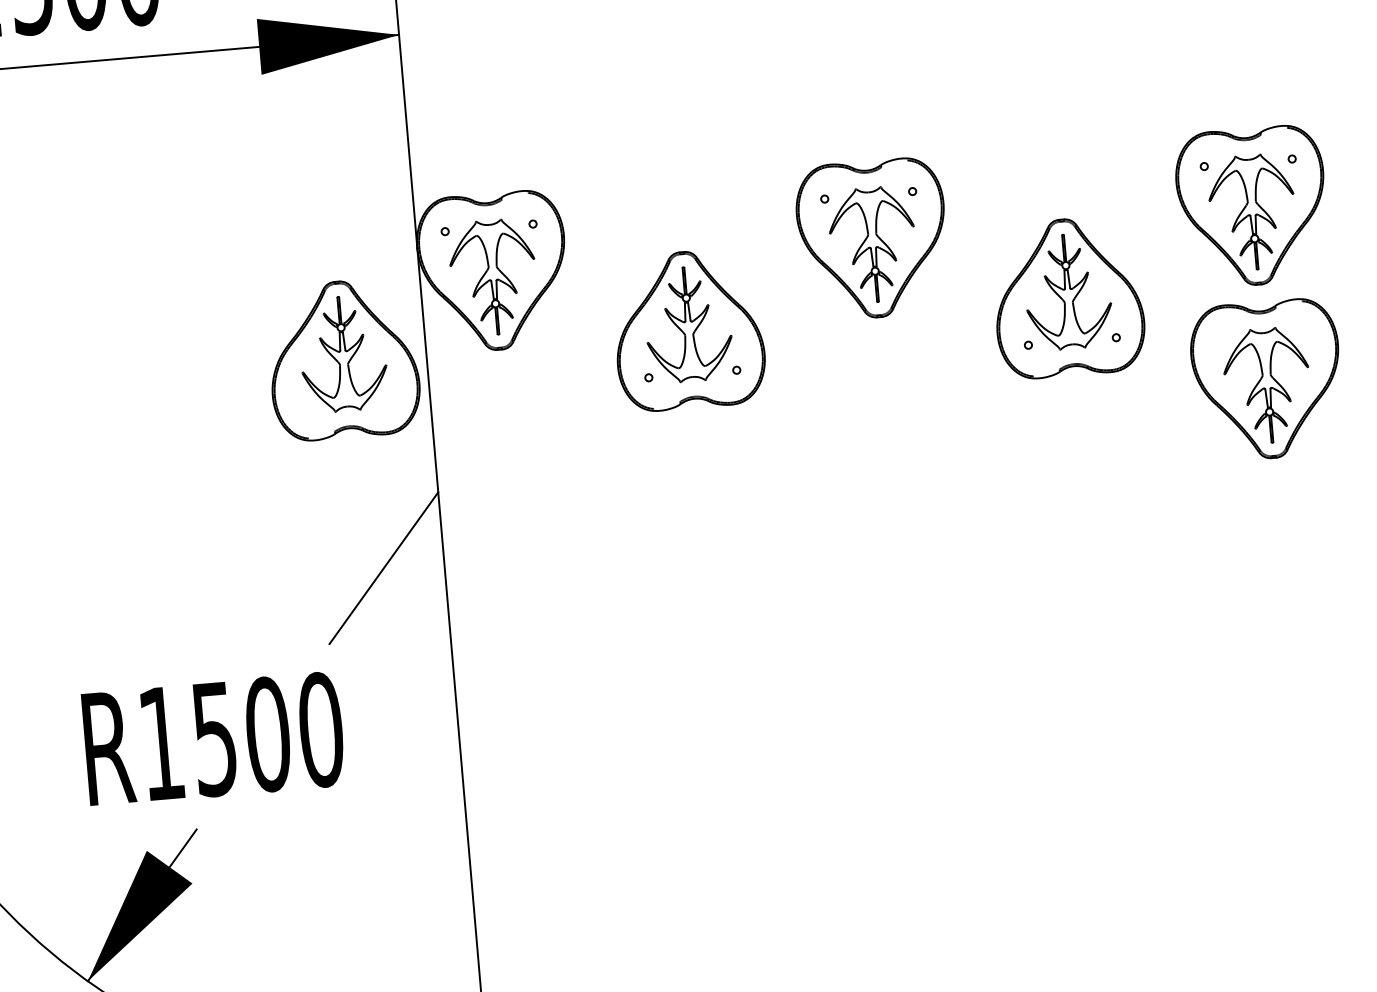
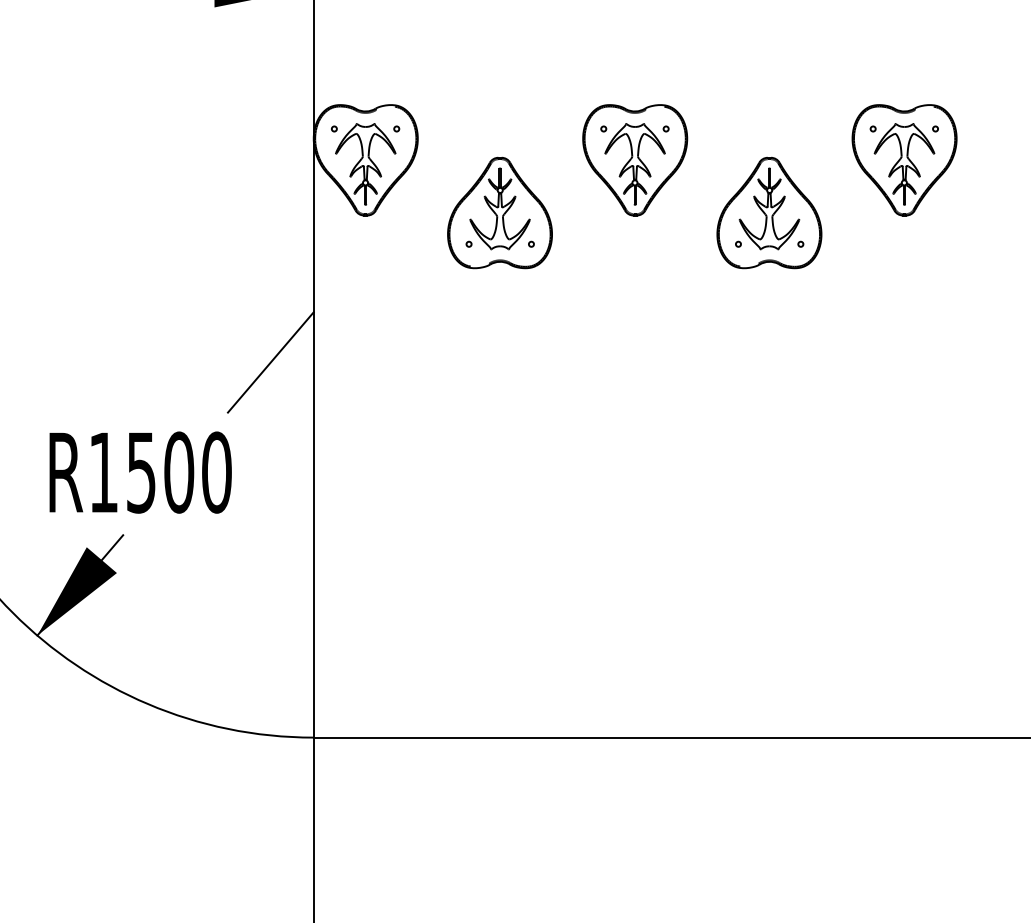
part: (342, 358) -> (254, 212), removed
part: (1267, 380) -> (904, 283), removed

